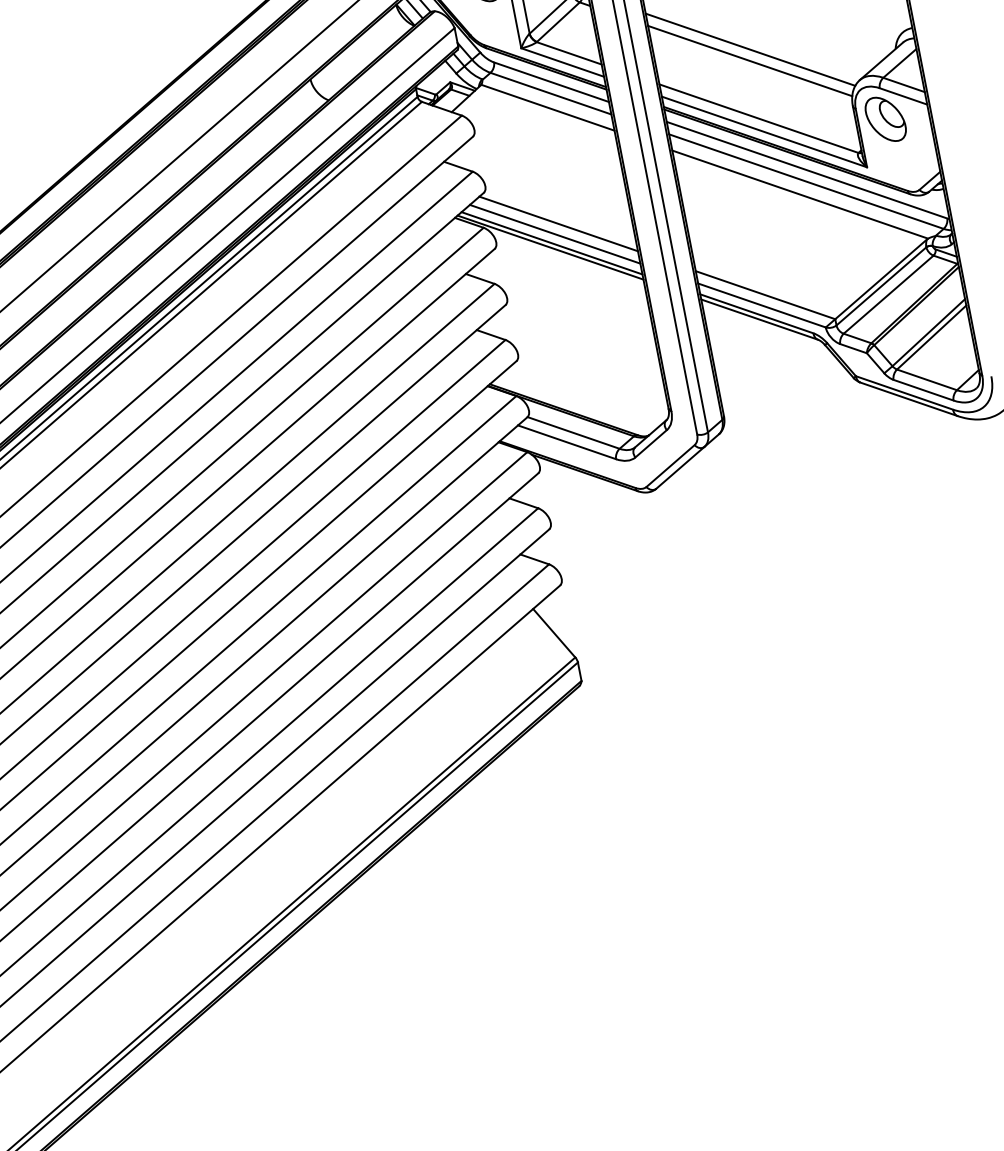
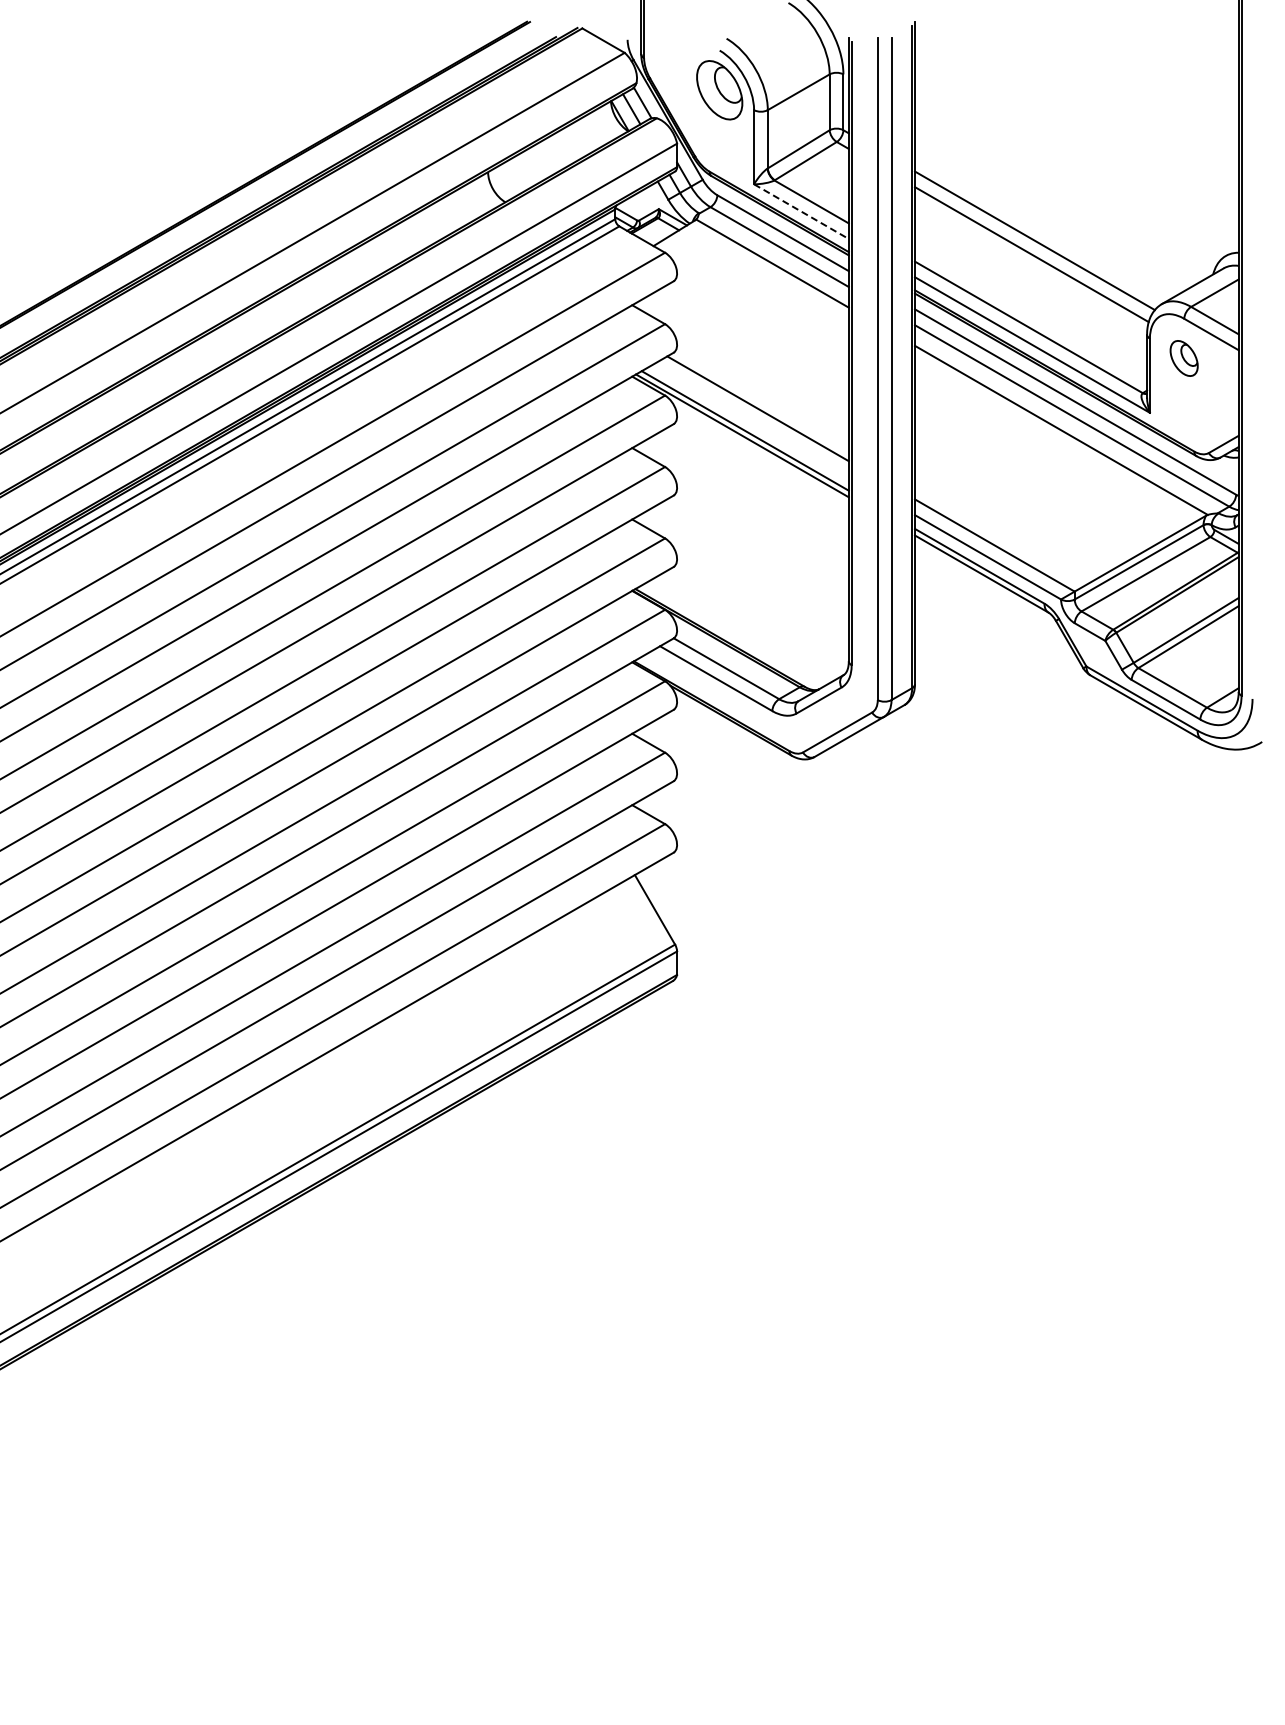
line: (562, 62) -> (801, 211), solid -> dashed
part: (885, 119) -> (1183, 358), size x0.6
line: (554, 234) -> (750, 420), removed

